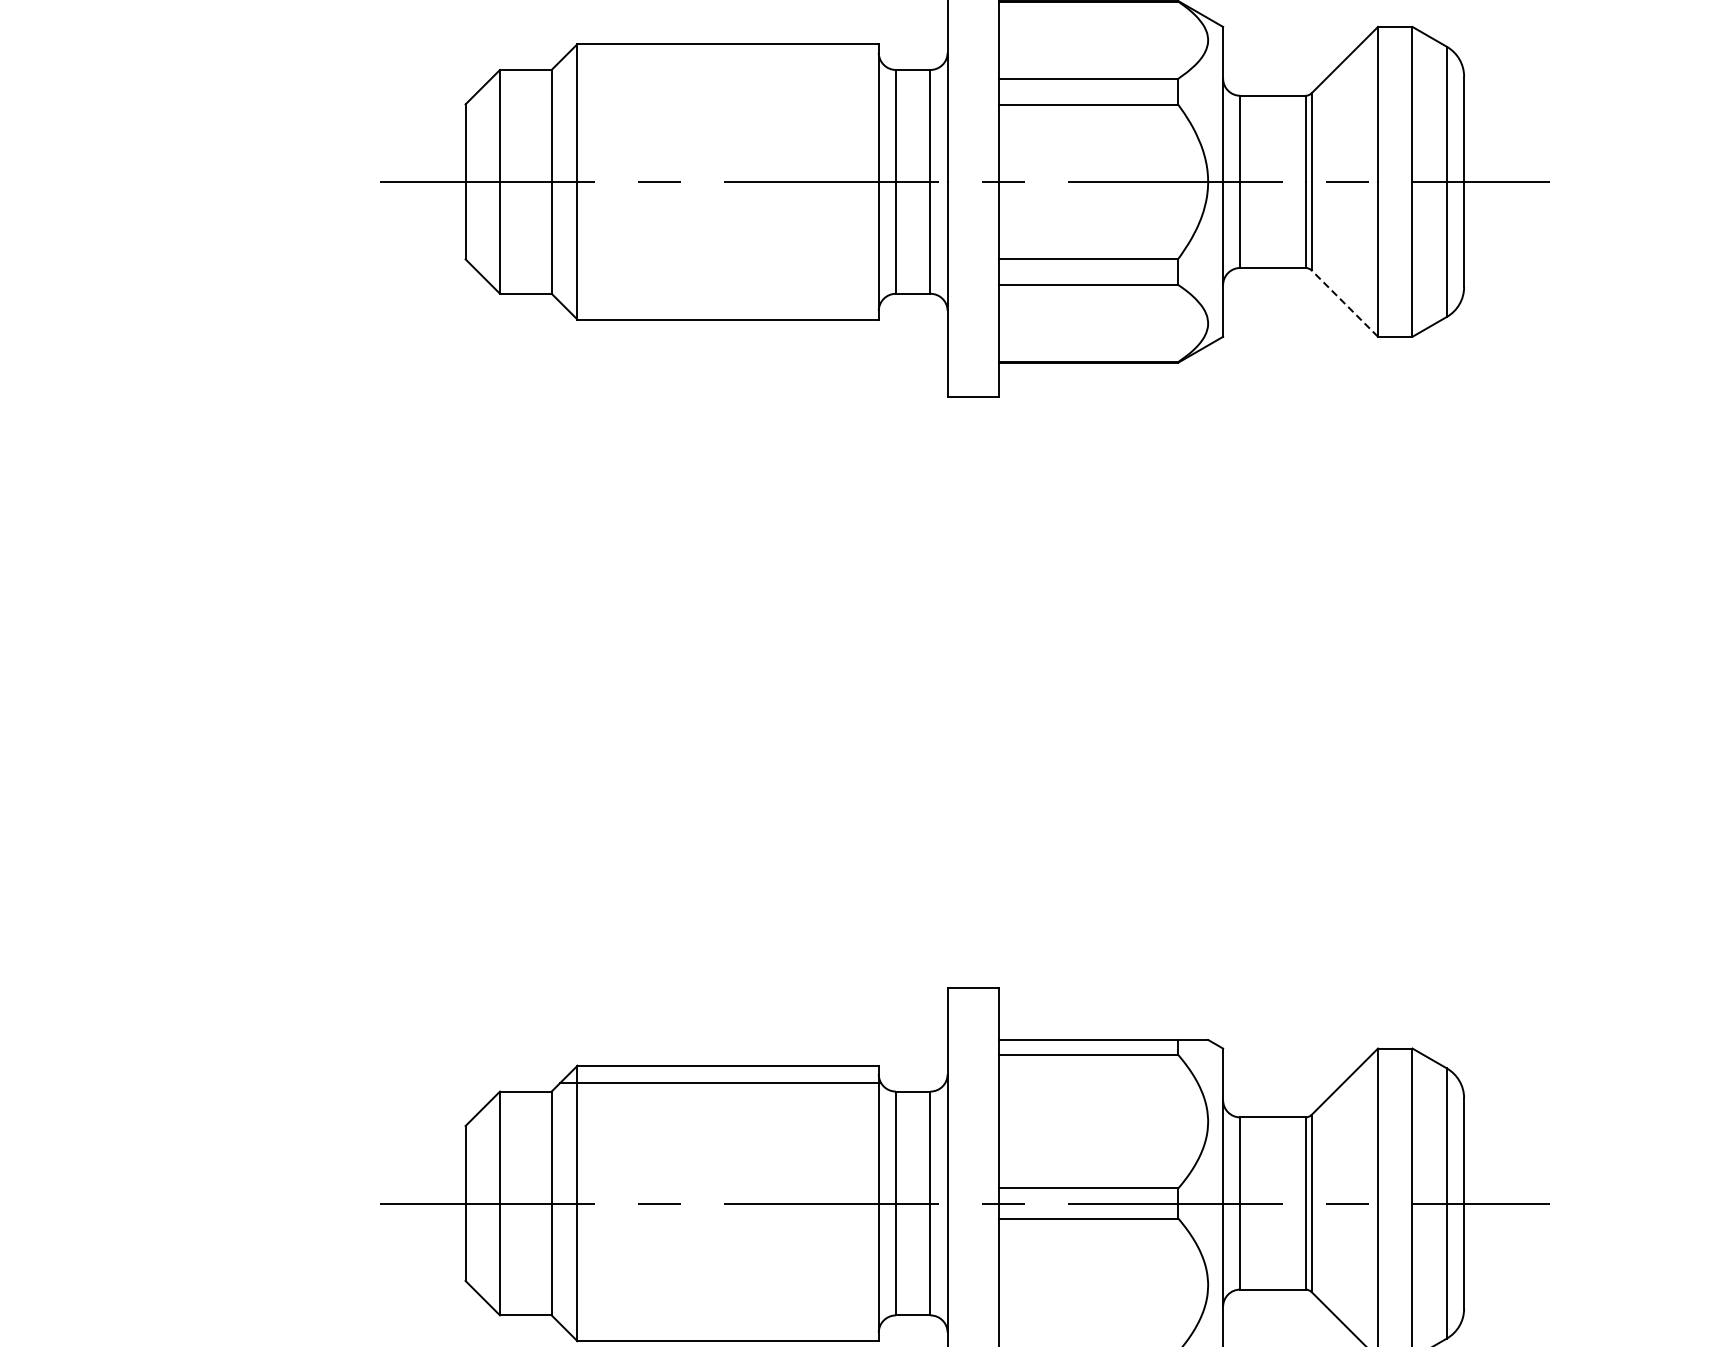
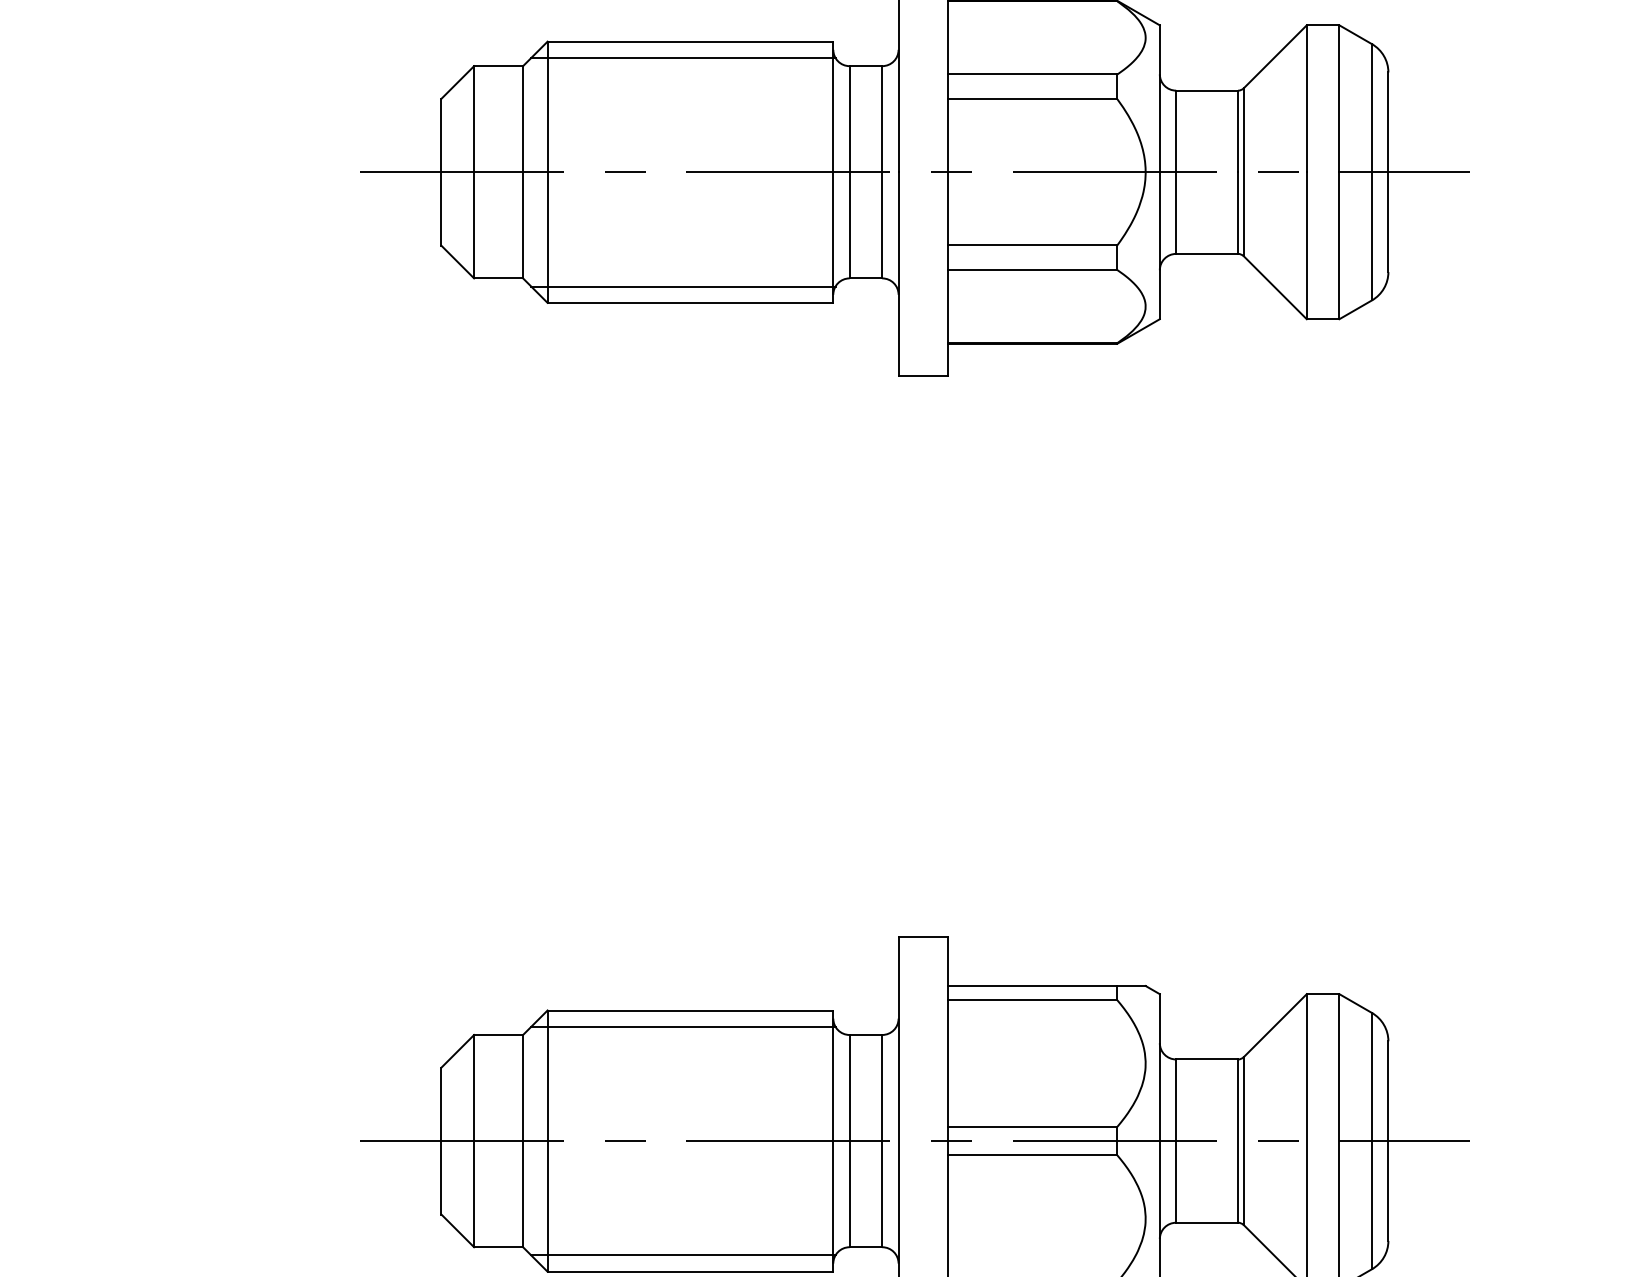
line: (720, 61) -> (683, 58), added
line: (720, 302) -> (683, 286), added
line: (1344, 303) -> (1274, 287), dashed -> solid
line: (720, 1324) -> (683, 1255), added

